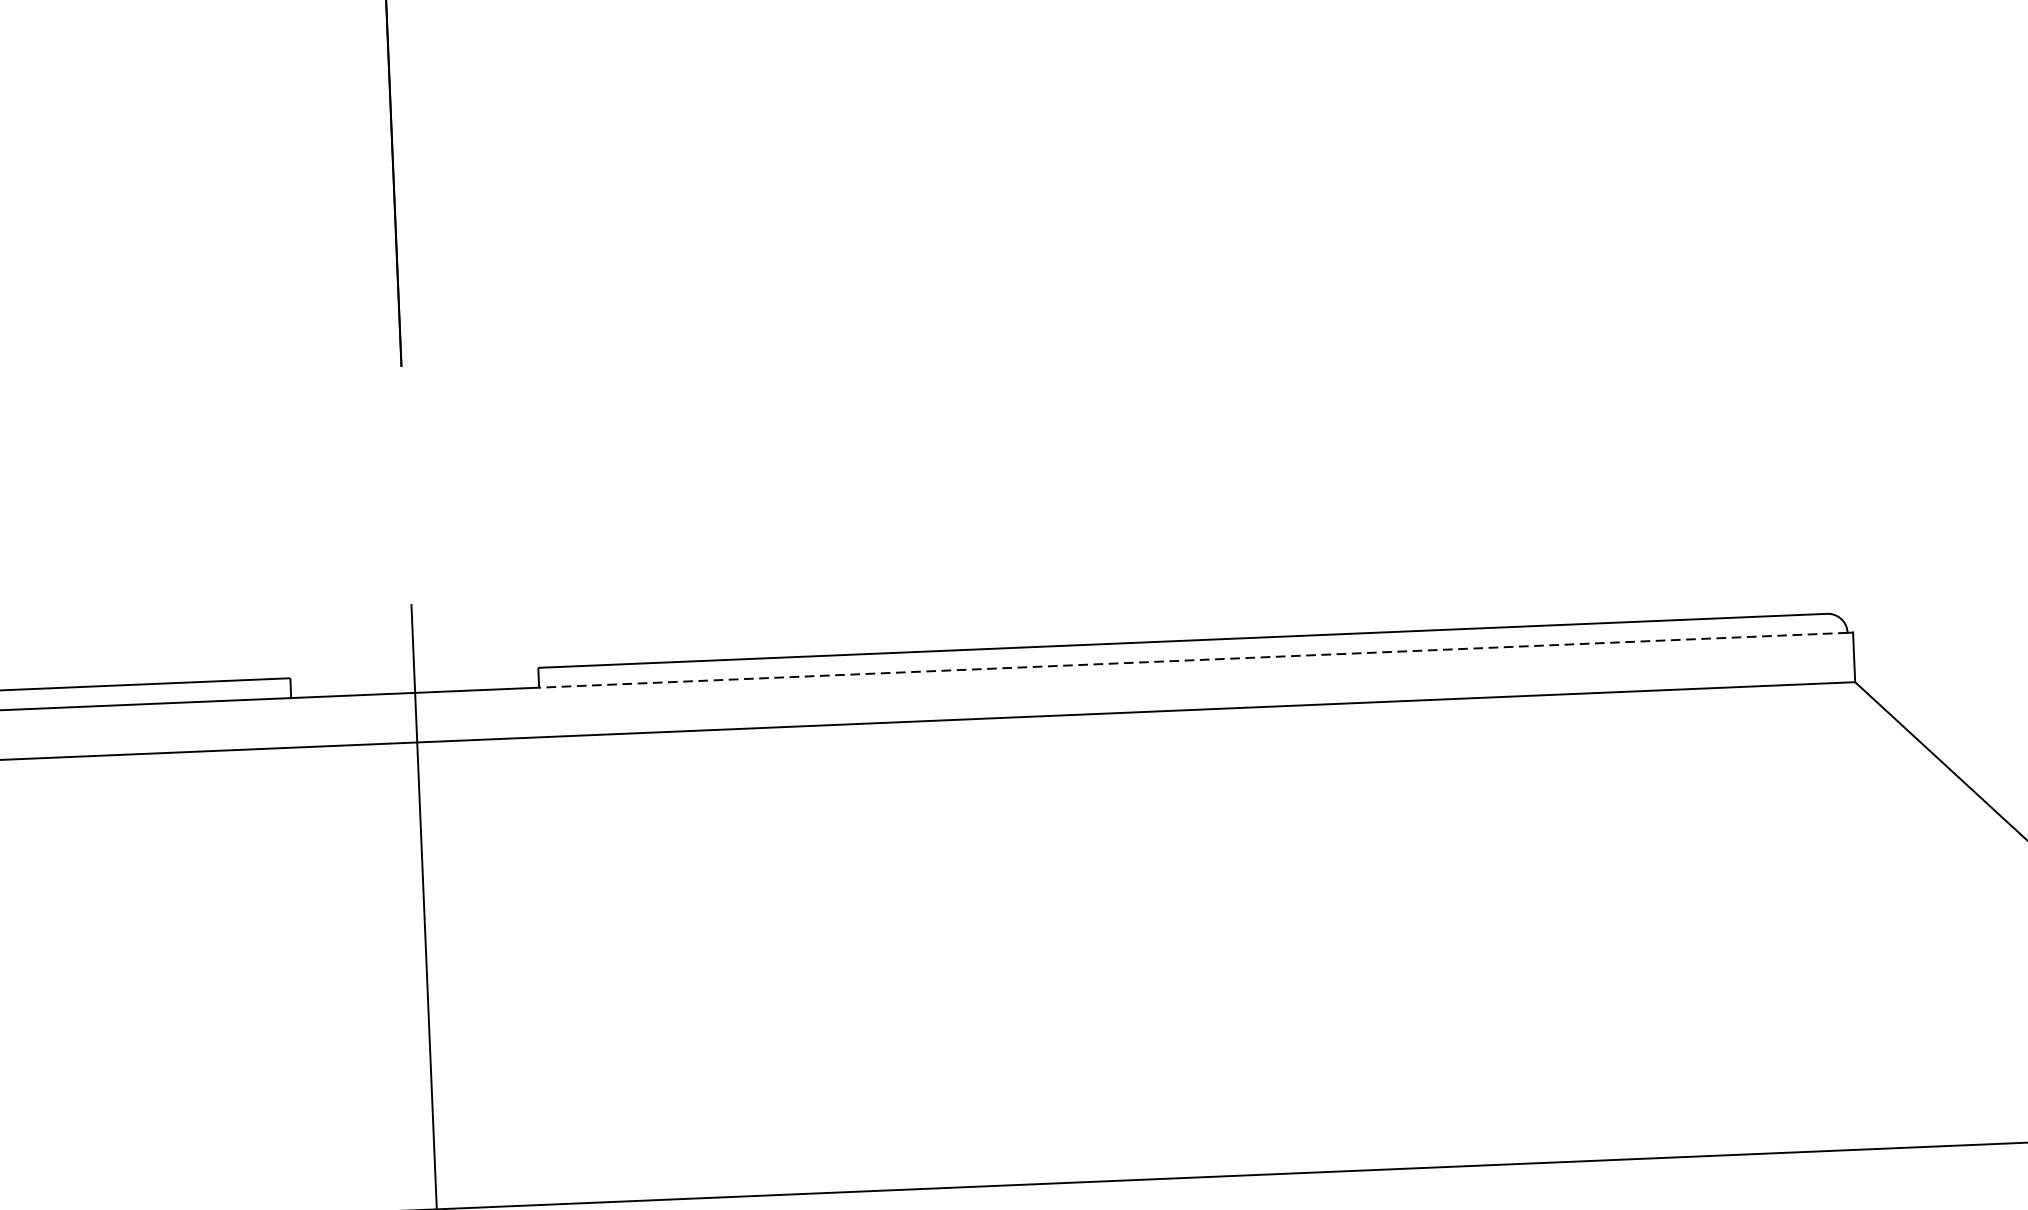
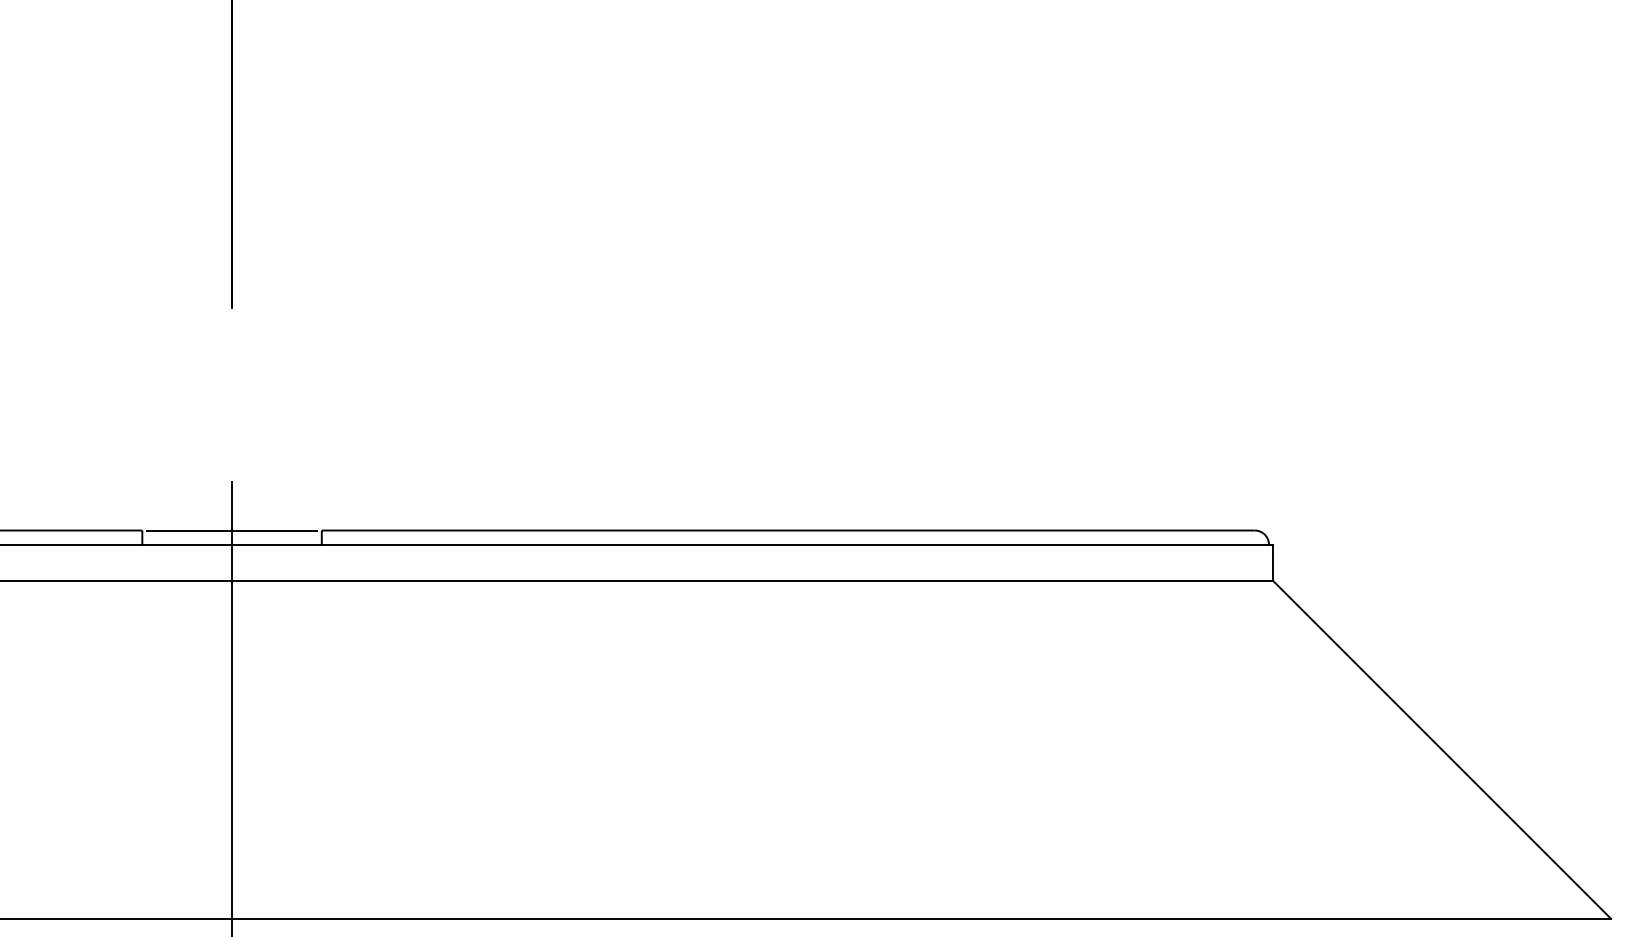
line: (1193, 659) -> (795, 544), dashed -> solid
line: (413, 673) -> (231, 530), added

